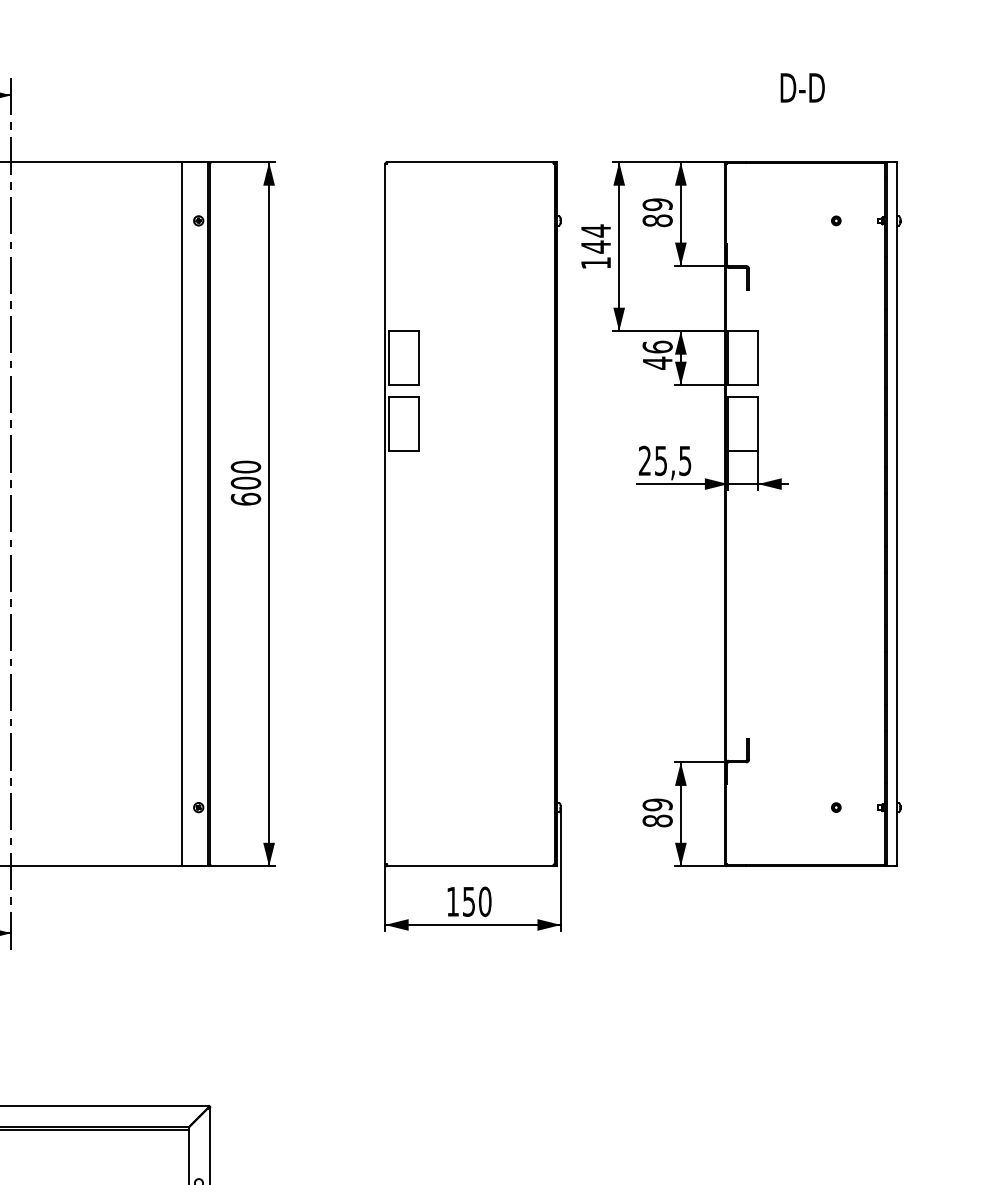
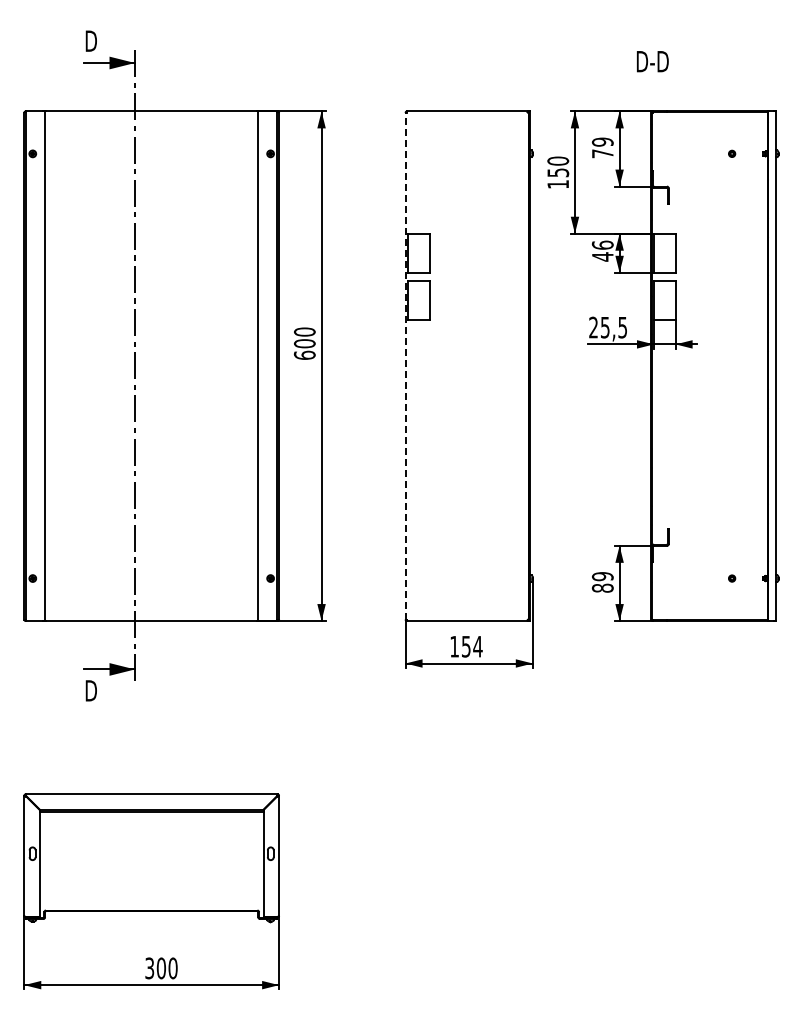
text: (802, 87) -> (652, 61), moved
text: (657, 220) -> (602, 153), 89 -> 79
text: (596, 238) -> (558, 166), 144 -> 150
line: (385, 513) -> (405, 365), solid -> dashed
text: (484, 901) -> (477, 646), 150 -> 154

